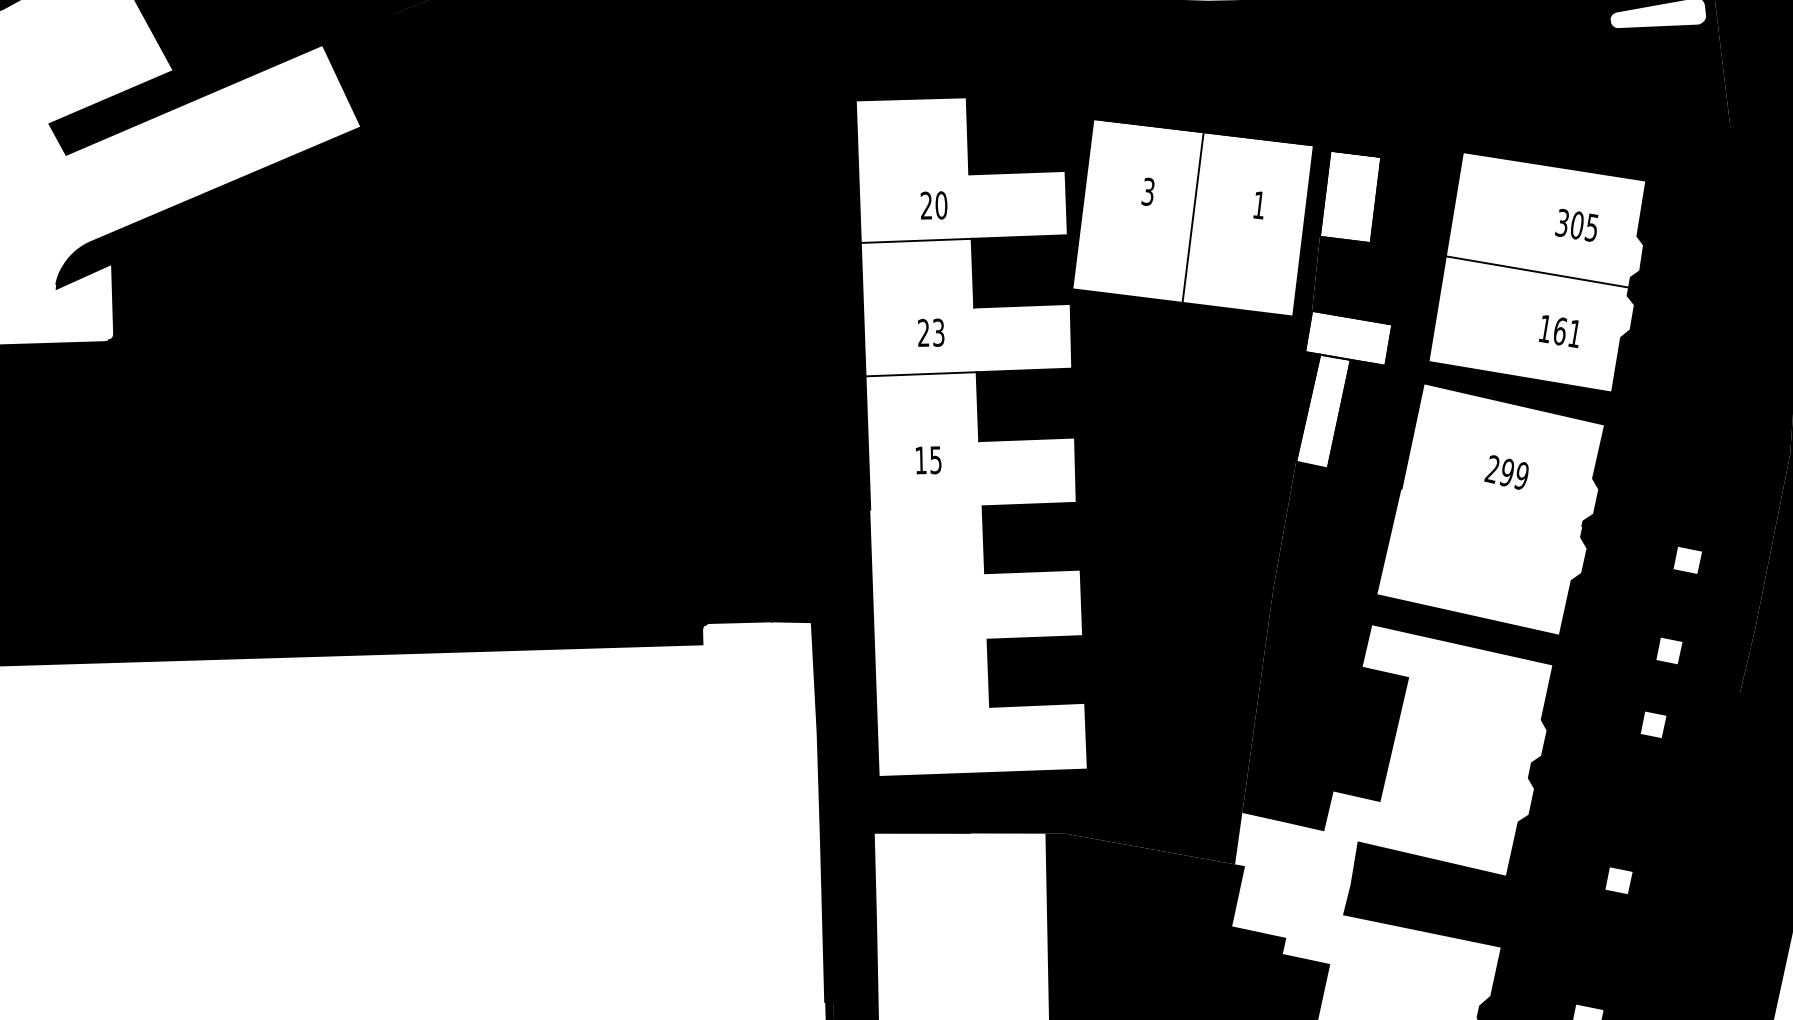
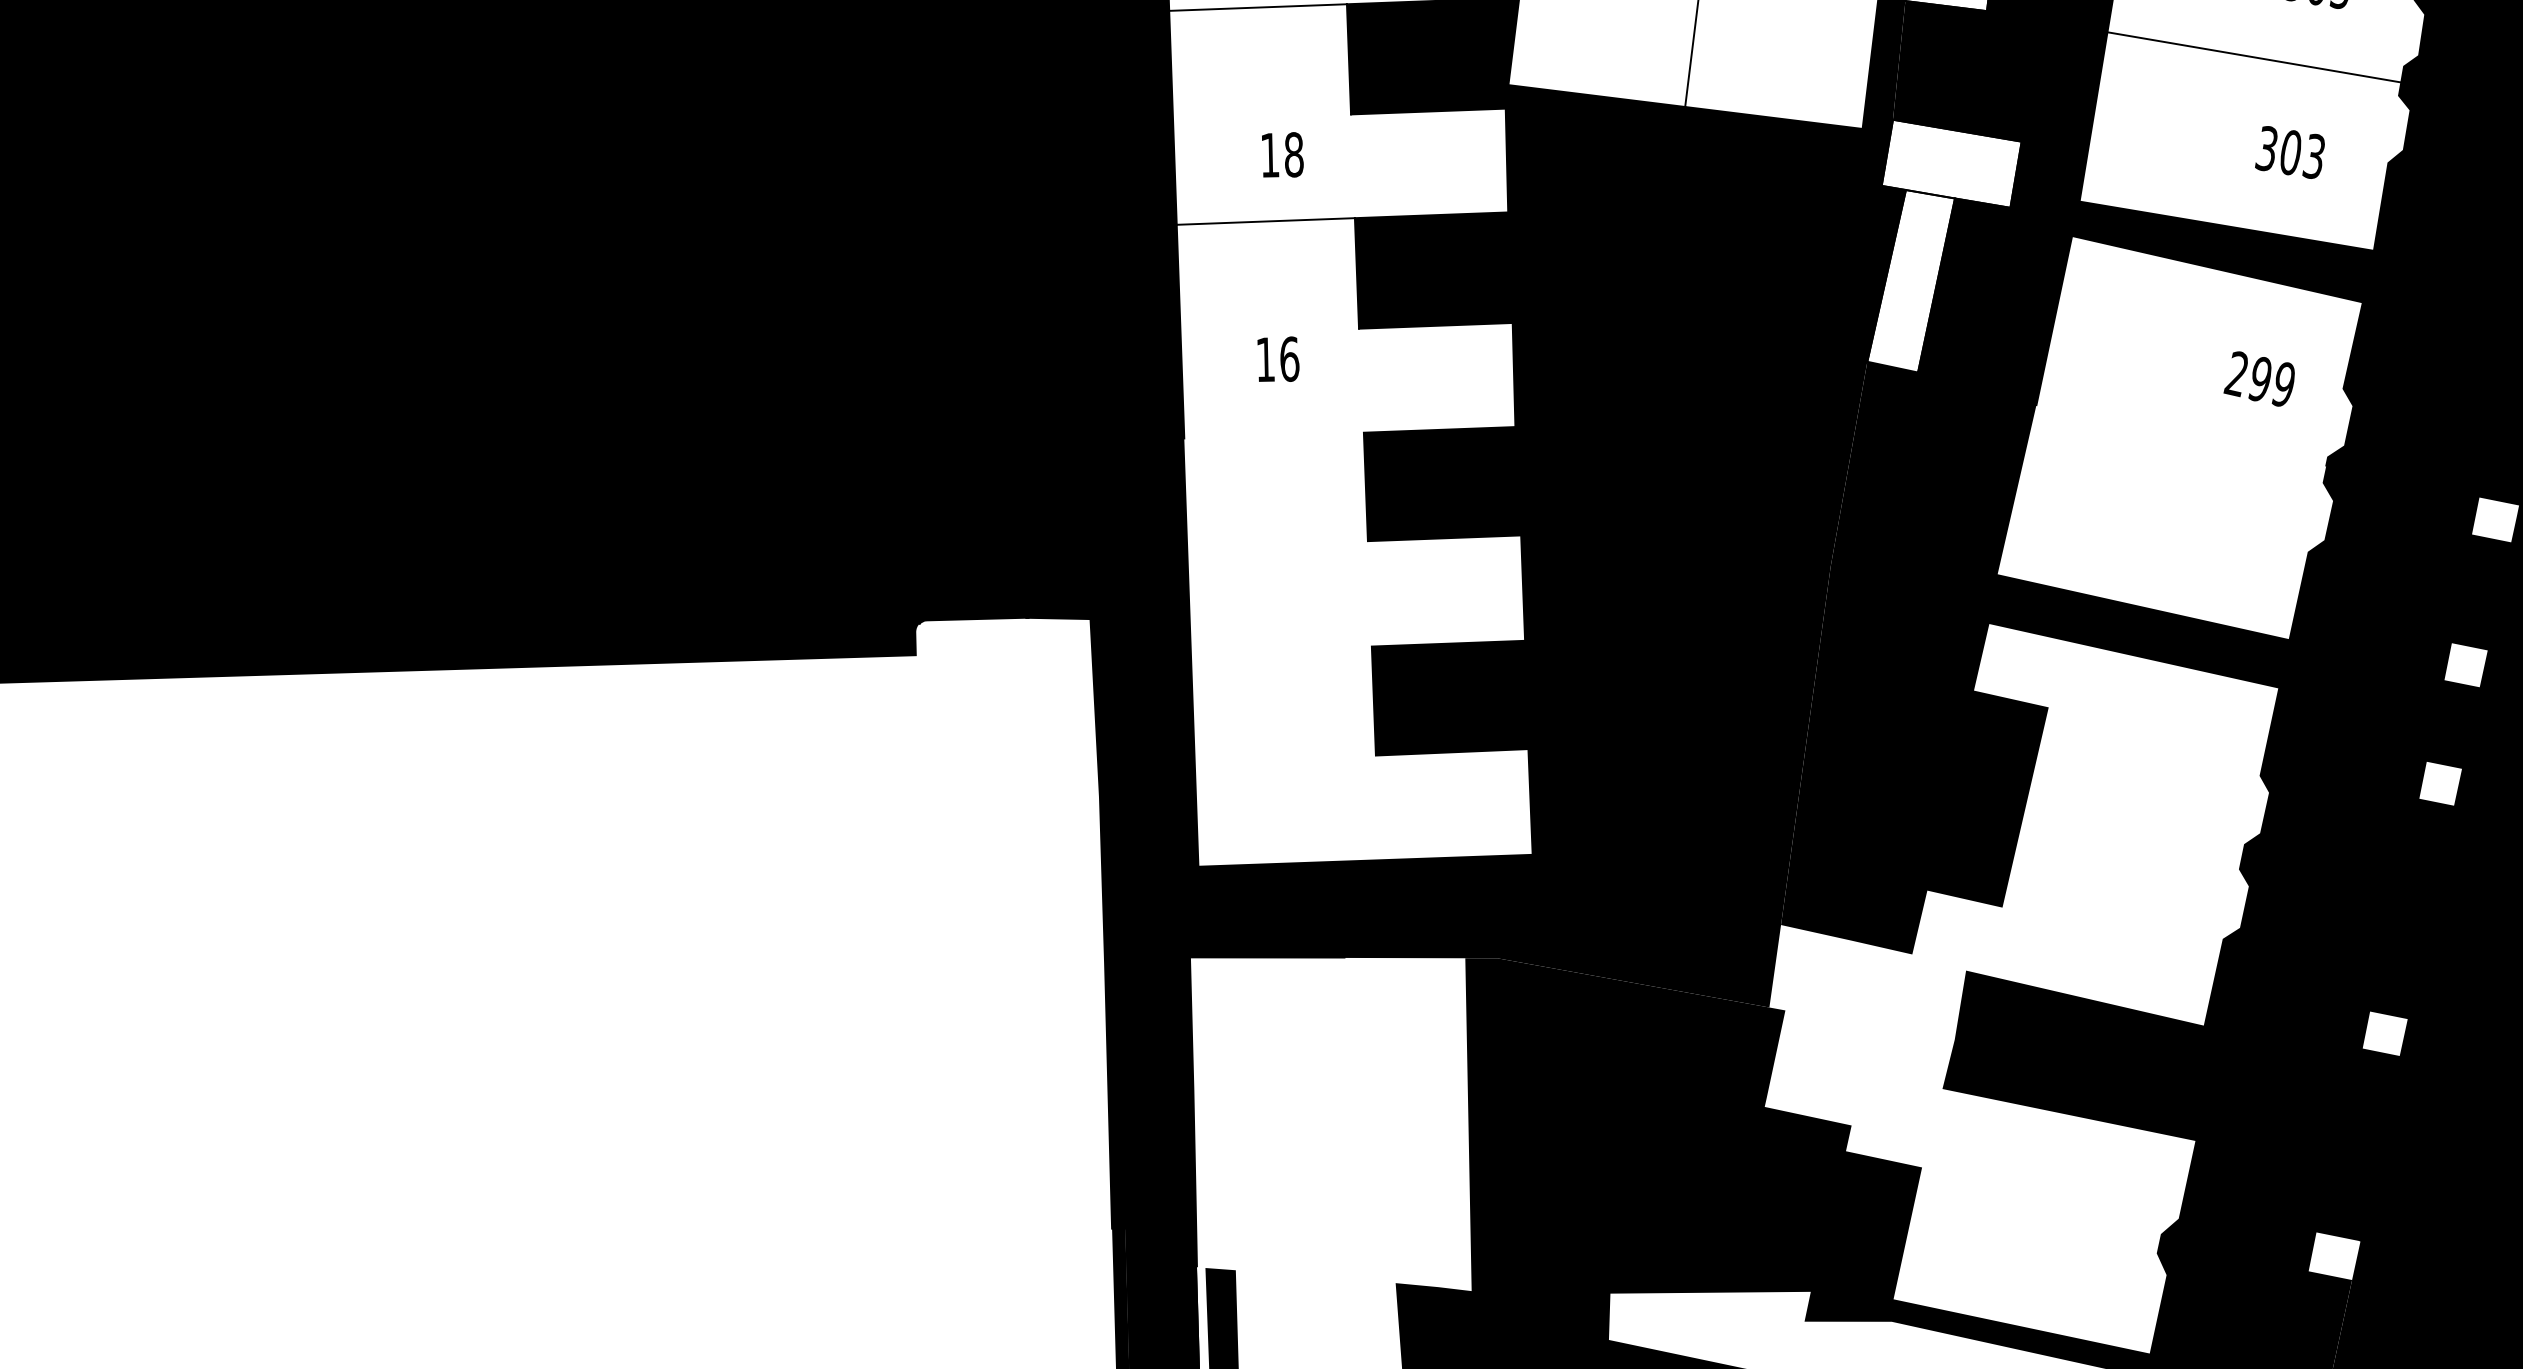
text: (1559, 331) -> (2289, 152), 161 -> 303
text: (931, 332) -> (1282, 154), 23 -> 18
text: (936, 460) -> (1290, 359), 15 -> 16
text: (1506, 472) -> (2259, 379), moved

